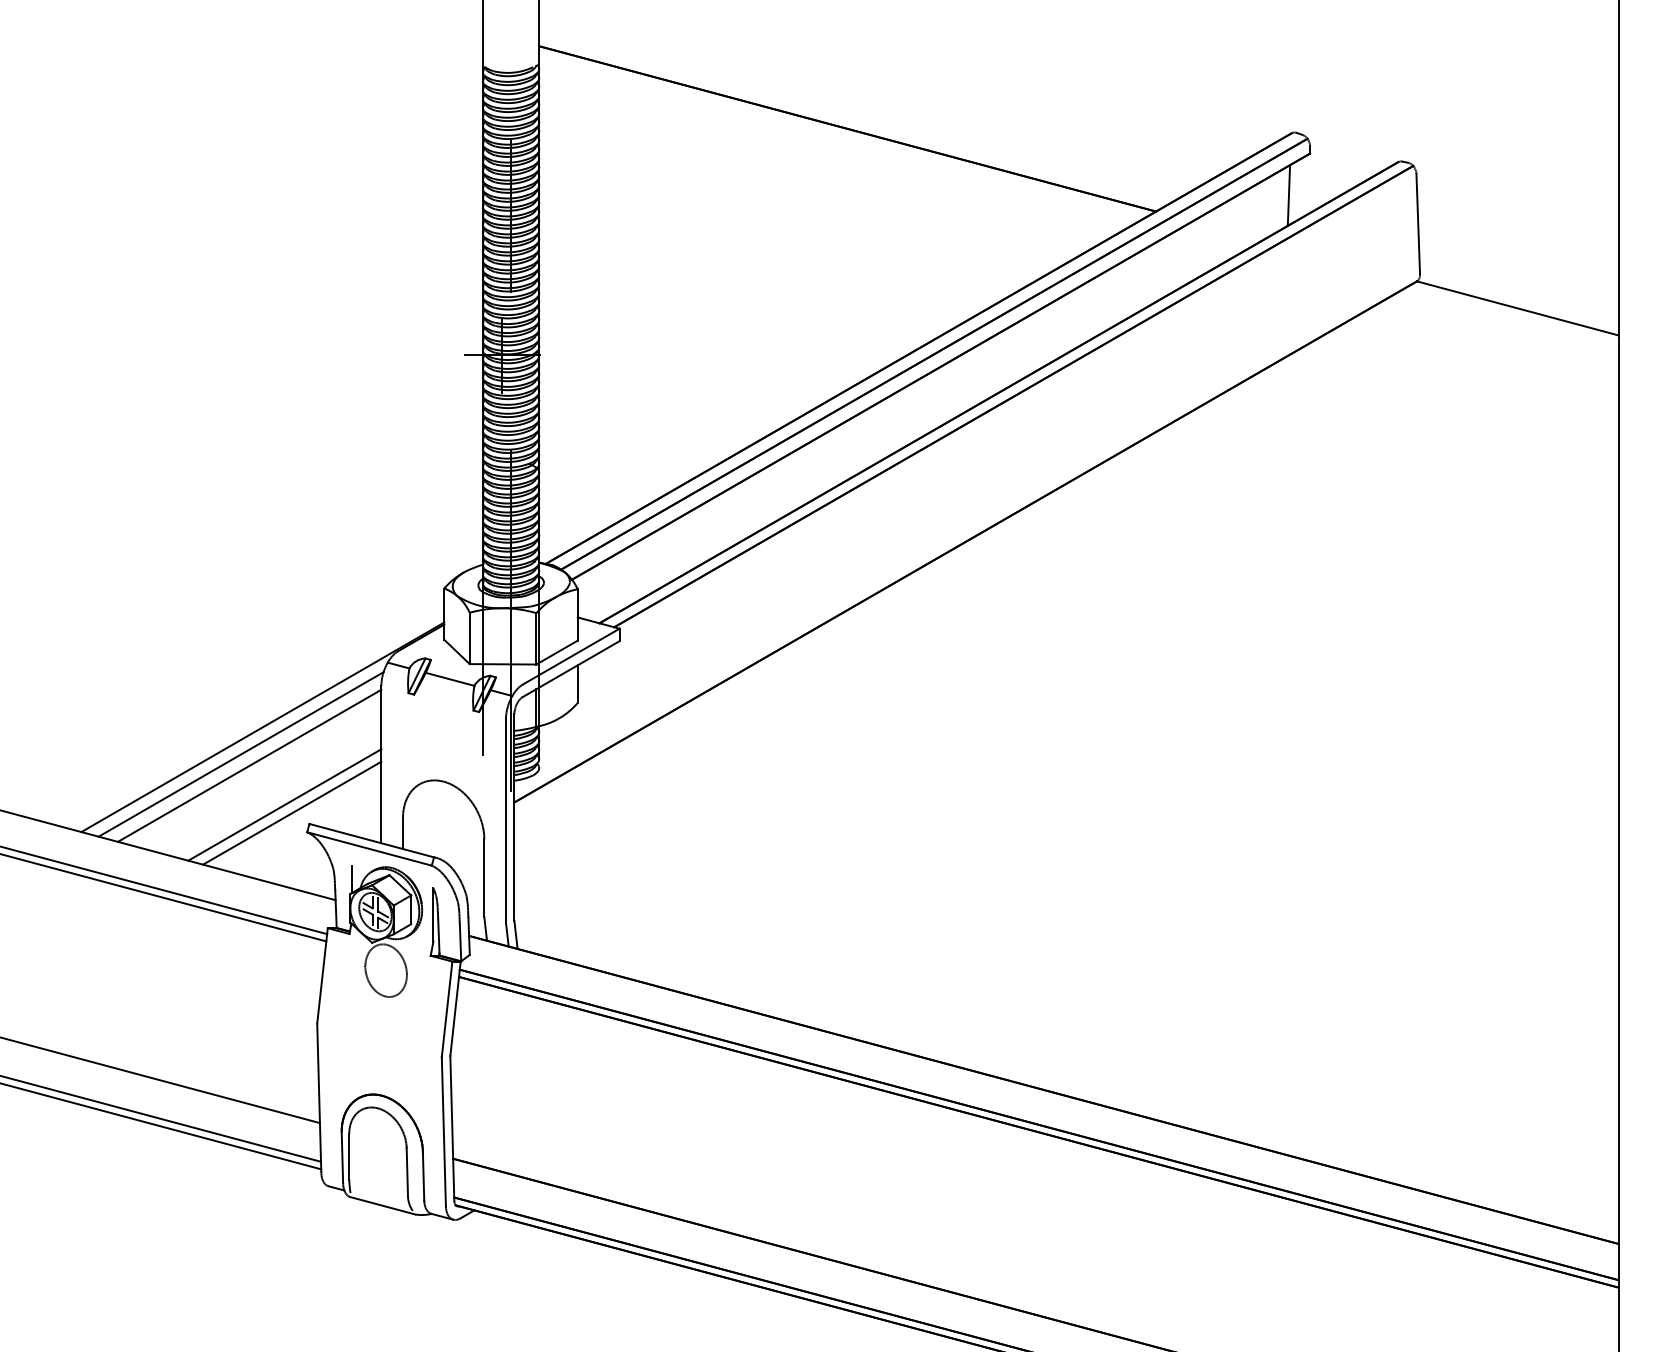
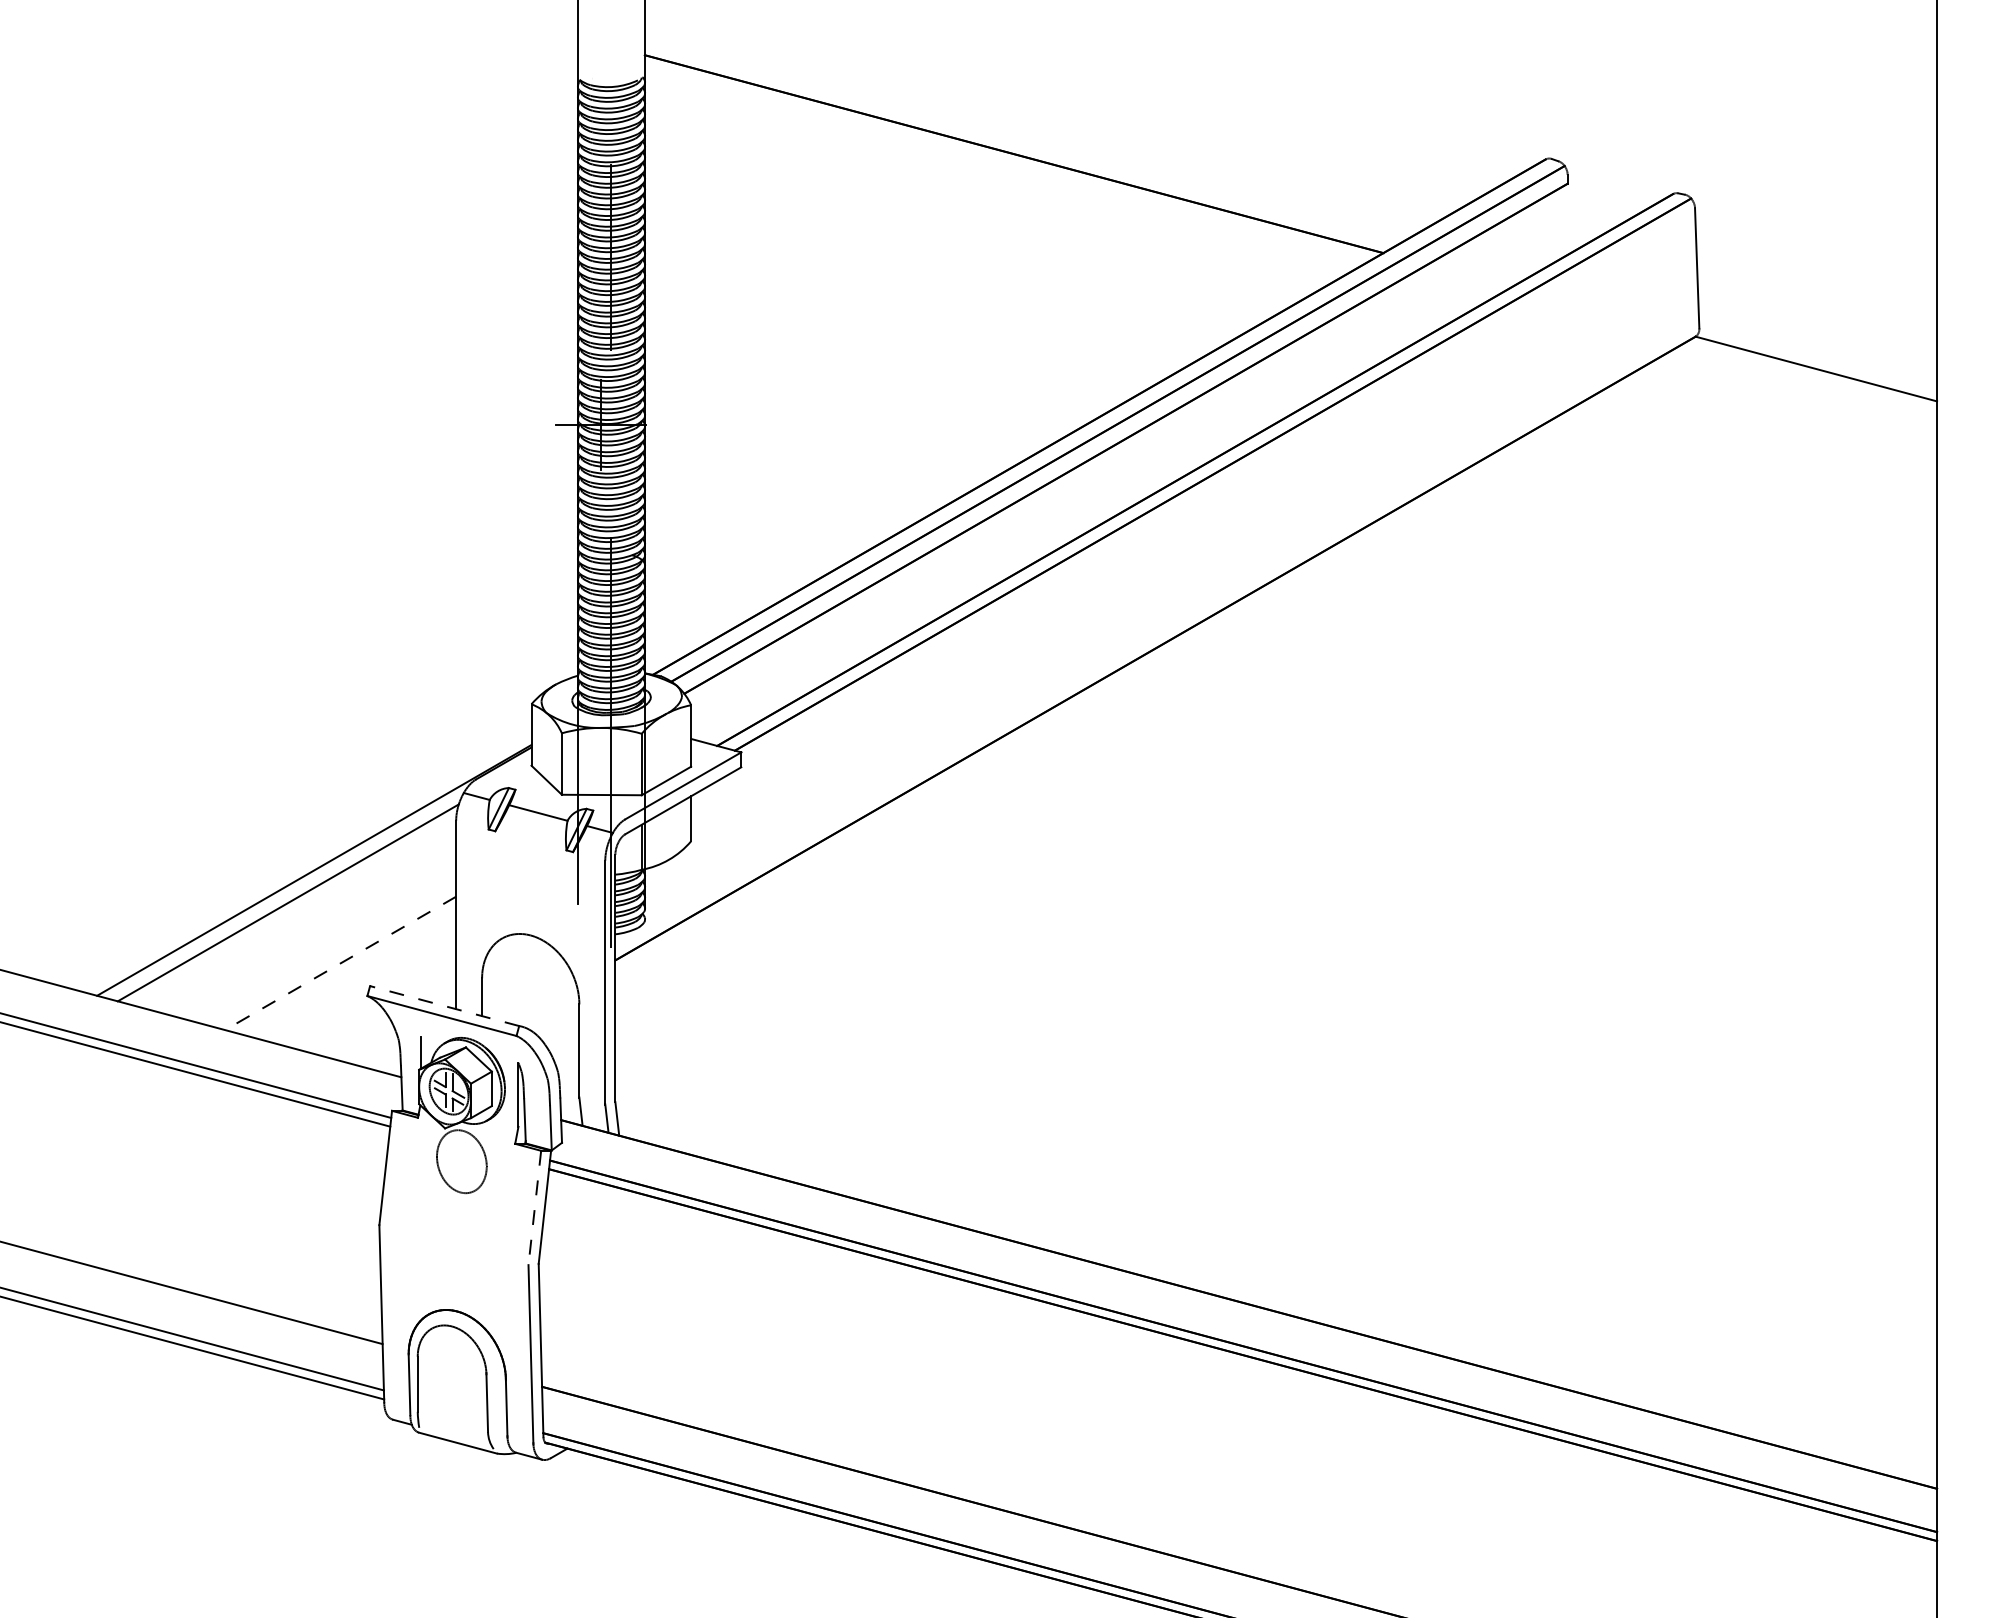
line: (1289, 195) -> (1542, 233), removed
line: (249, 765) -> (298, 916), removed
line: (284, 805) -> (340, 963), solid -> dashed
line: (292, 812) -> (349, 972), removed
line: (371, 840) -> (444, 1005), solid -> dashed
line: (446, 1009) -> (534, 1208), solid -> dashed

